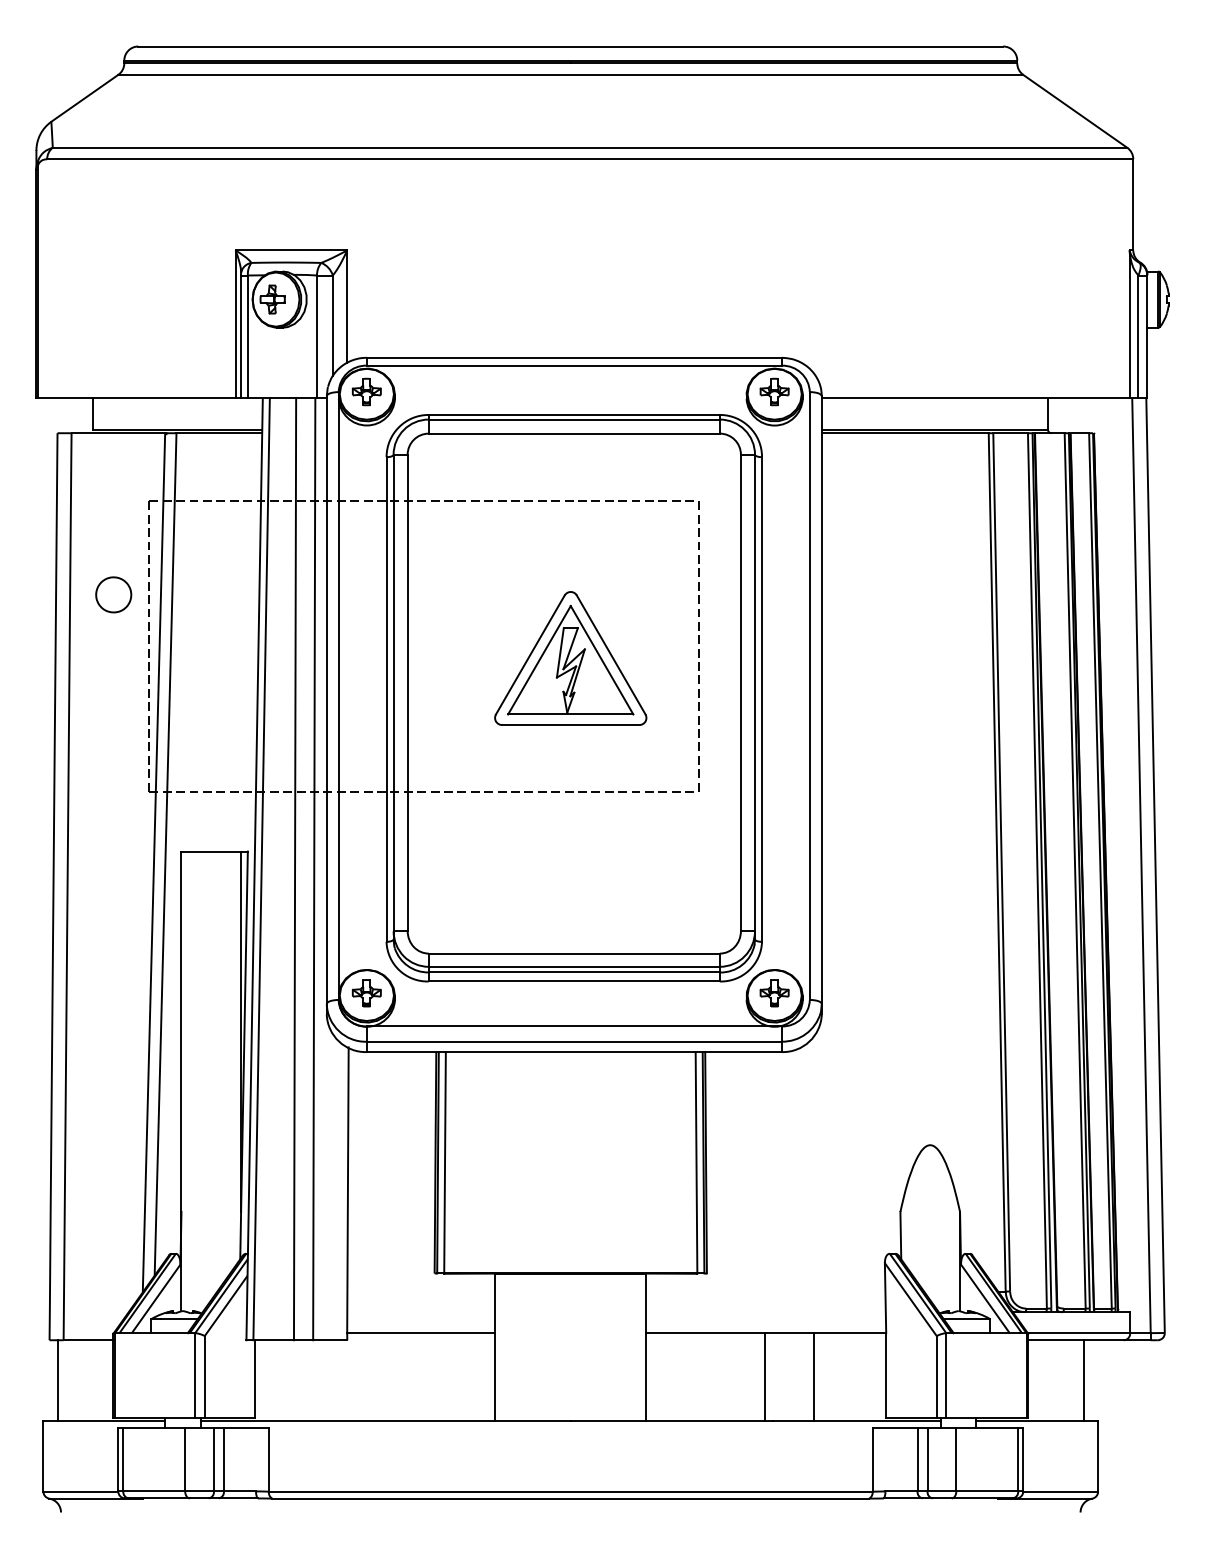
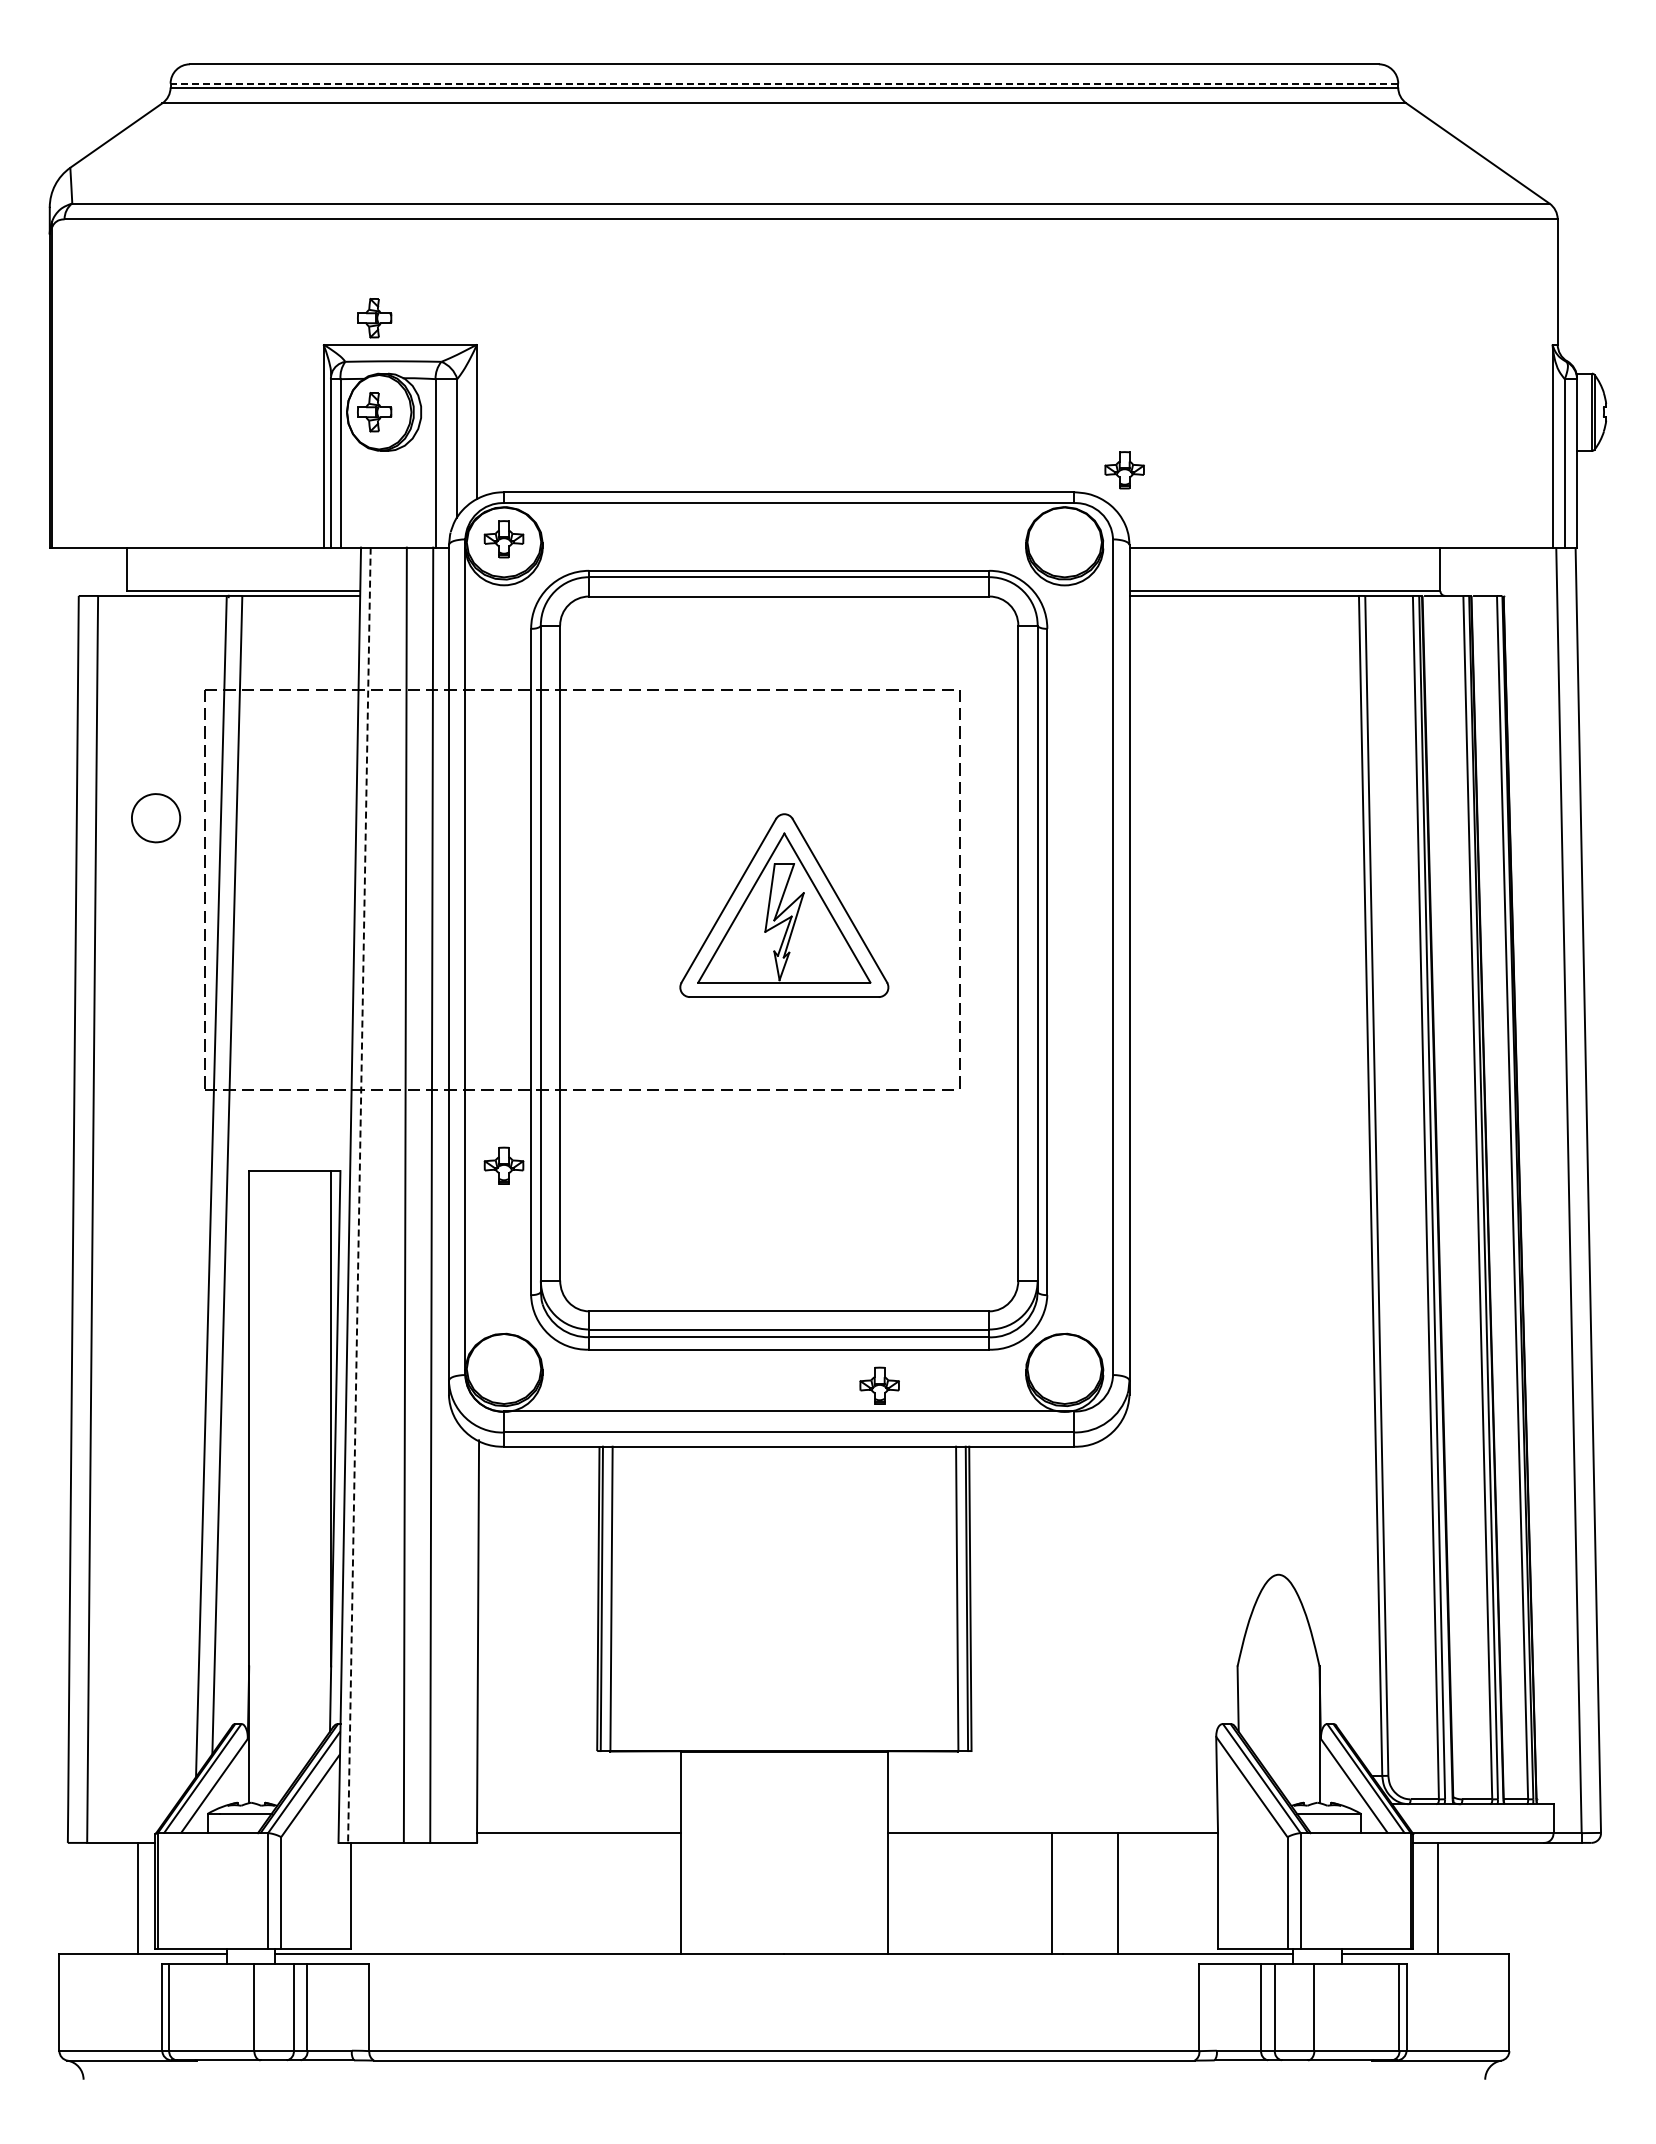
line: (570, 60) -> (784, 83), solid -> dashed
part: (272, 231) -> (374, 318), added
part: (774, 392) -> (1124, 470), moved
line: (261, 869) -> (359, 1195), solid -> dashed
part: (366, 992) -> (503, 1165), moved
part: (774, 992) -> (879, 1385), moved
line: (57, 1380) -> (137, 1898), moved
line: (1084, 1380) -> (1438, 1898), moved

